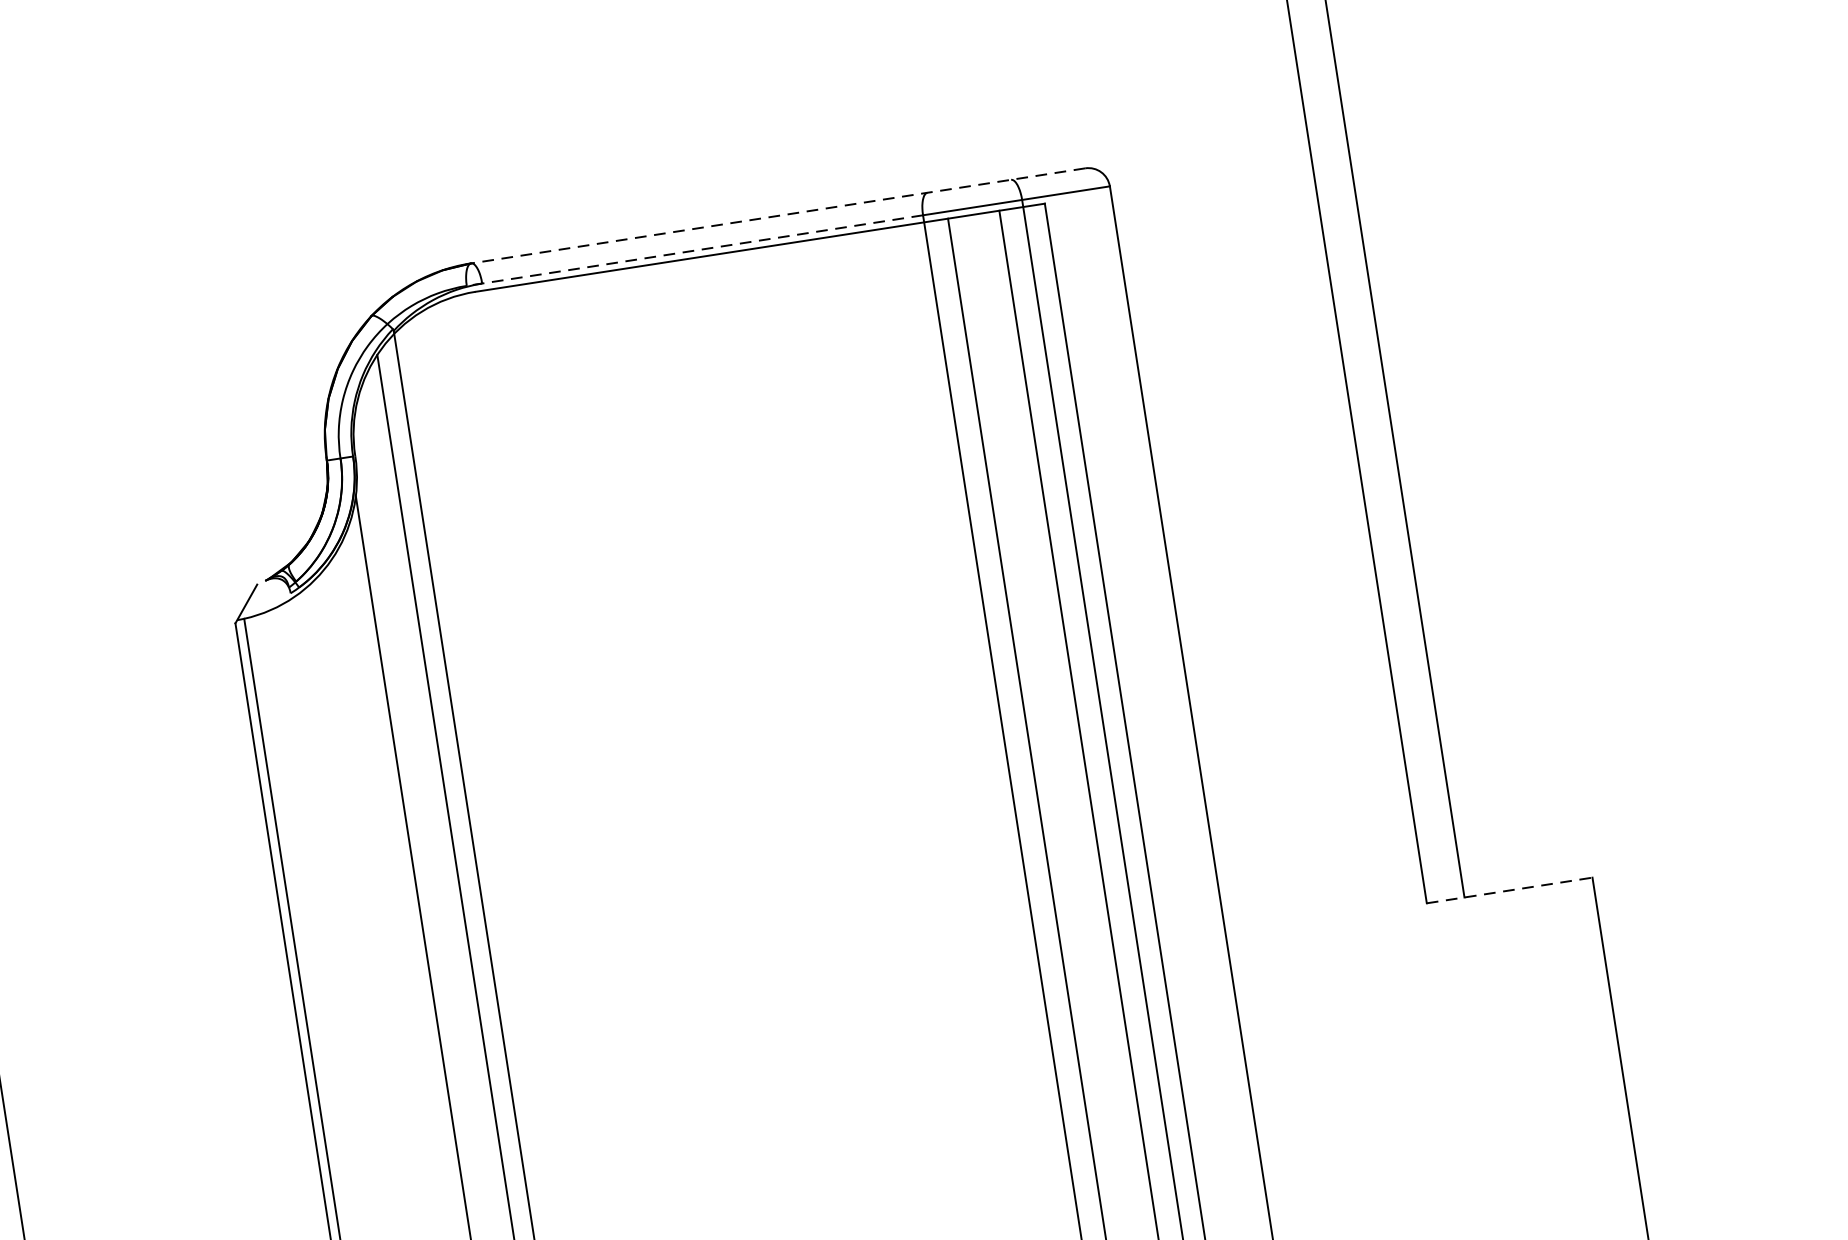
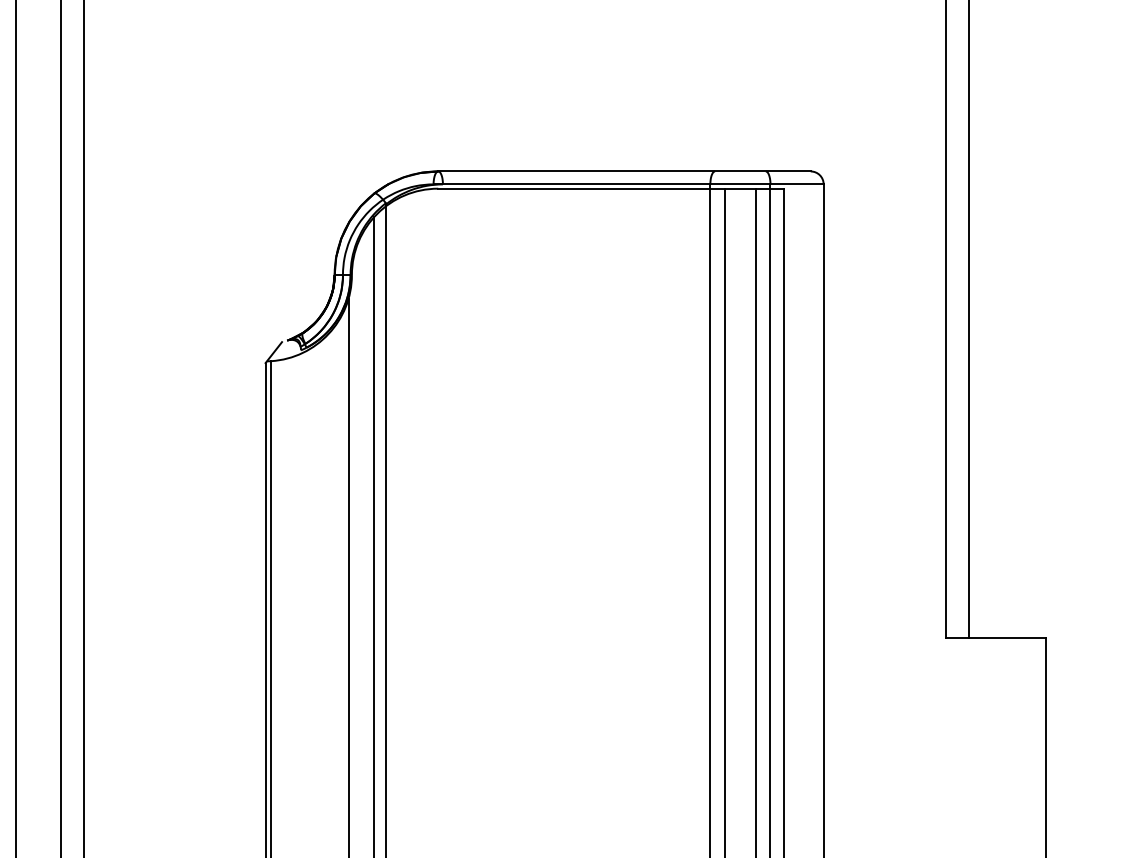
line: (778, 215) -> (624, 171), dashed -> solid
line: (694, 250) -> (571, 184), dashed -> solid
line: (1510, 890) -> (996, 638), dashed -> solid

